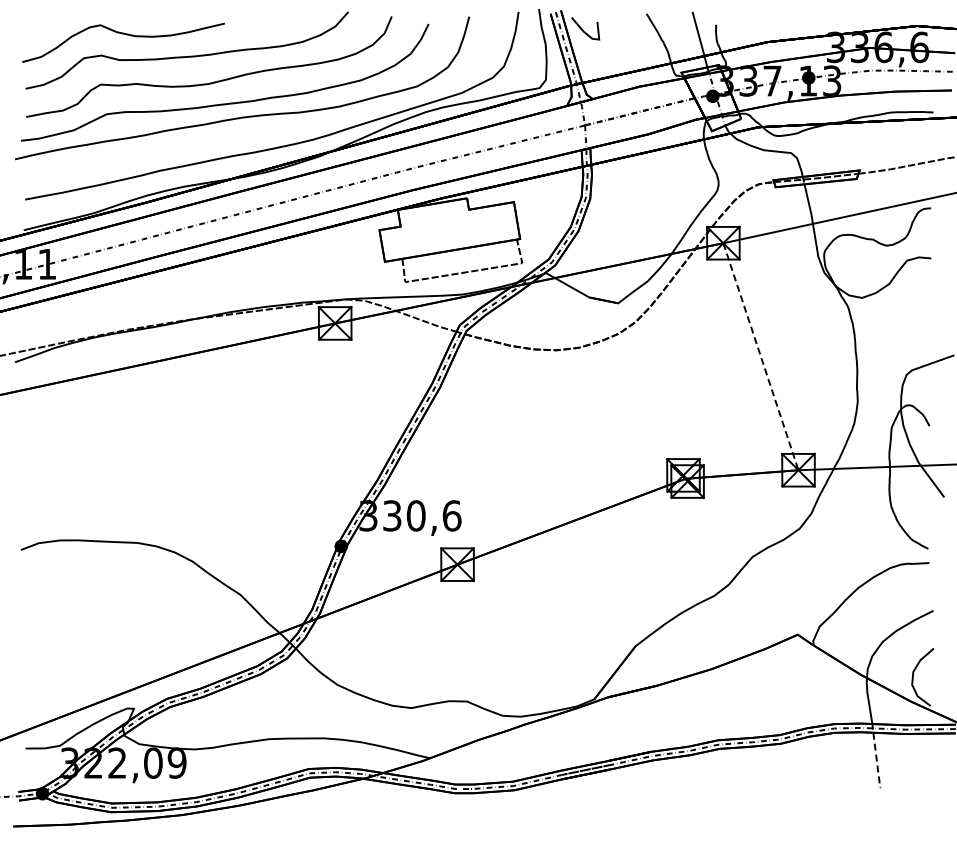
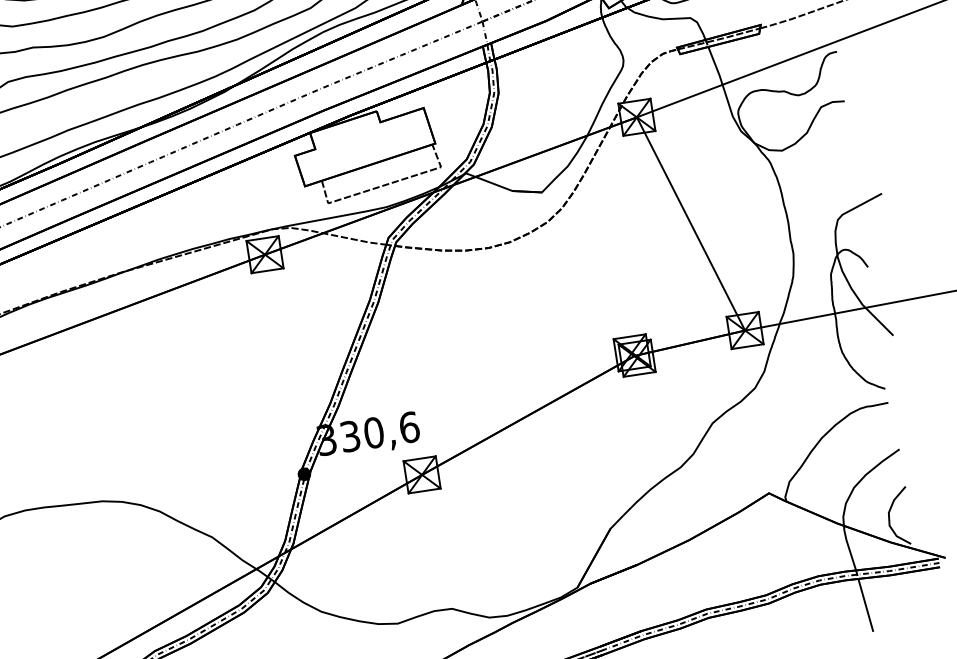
line: (760, 356) -> (690, 223), dashed -> solid
line: (876, 760) -> (865, 605), dashed -> solid

